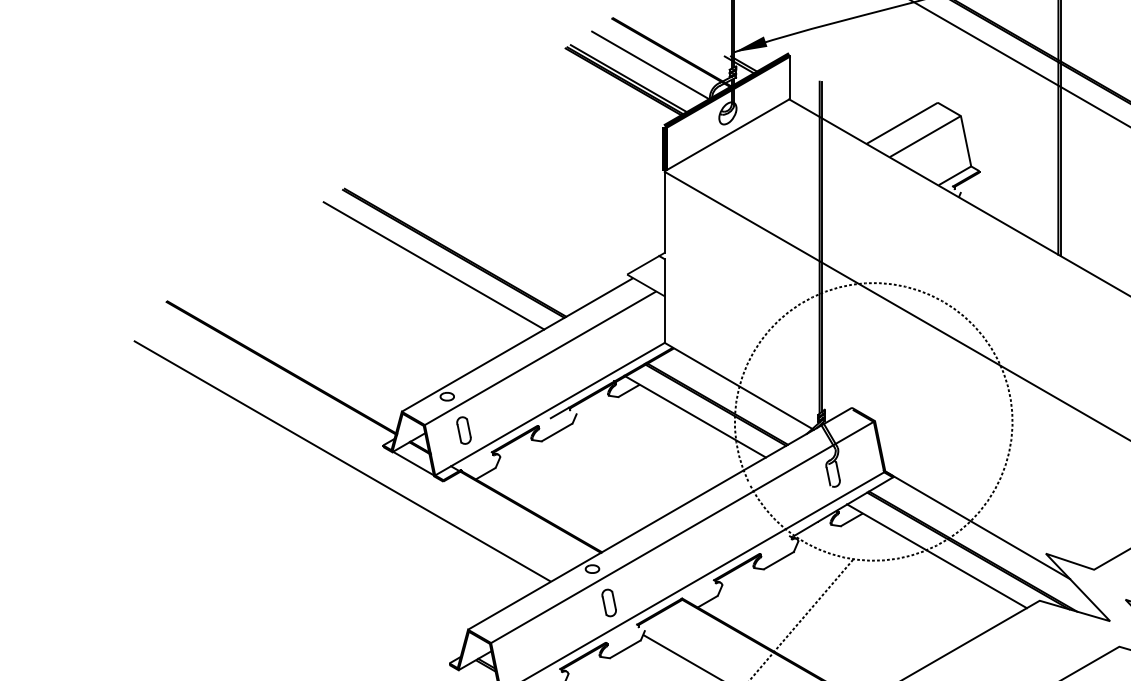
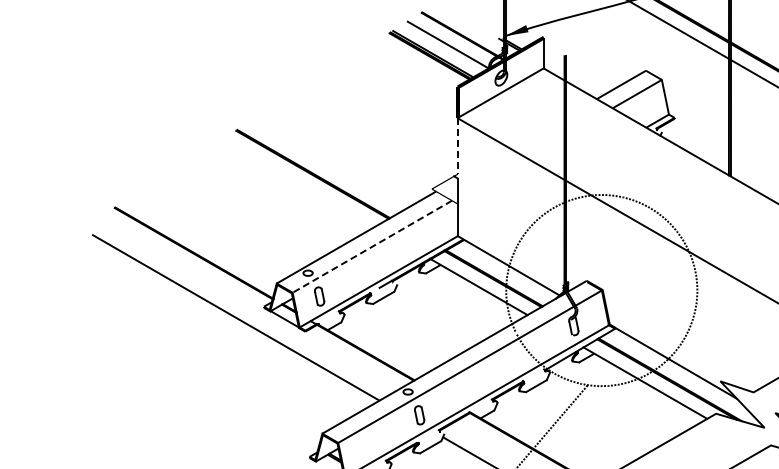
line: (664, 212) -> (457, 146), solid -> dashed
line: (433, 265) -> (298, 182), removed
line: (539, 357) -> (371, 246), solid -> dashed

